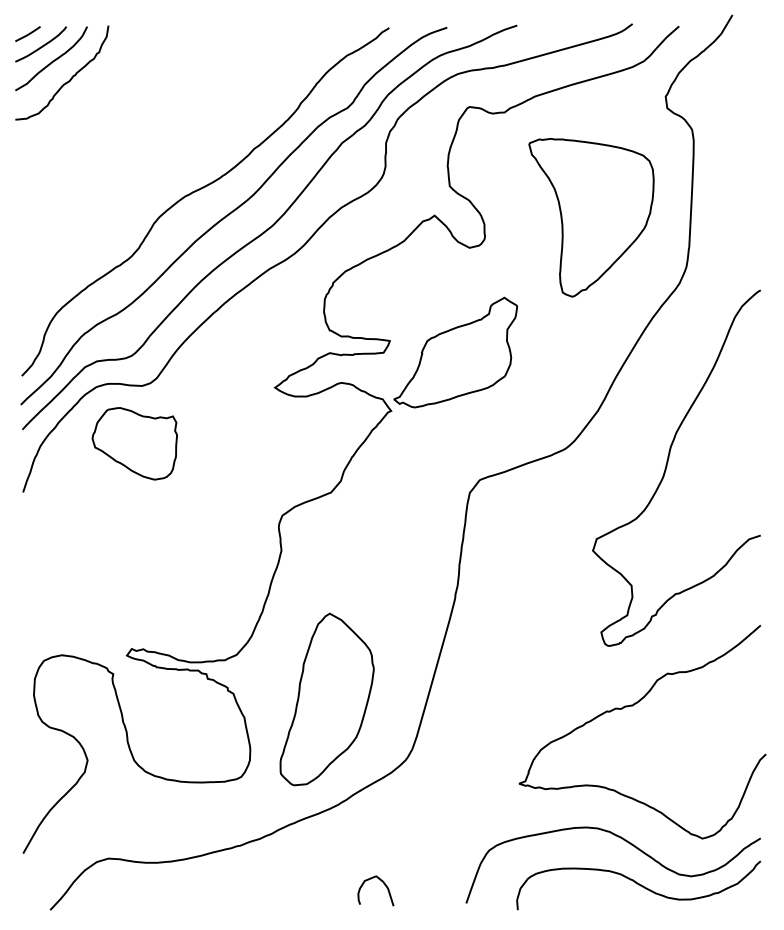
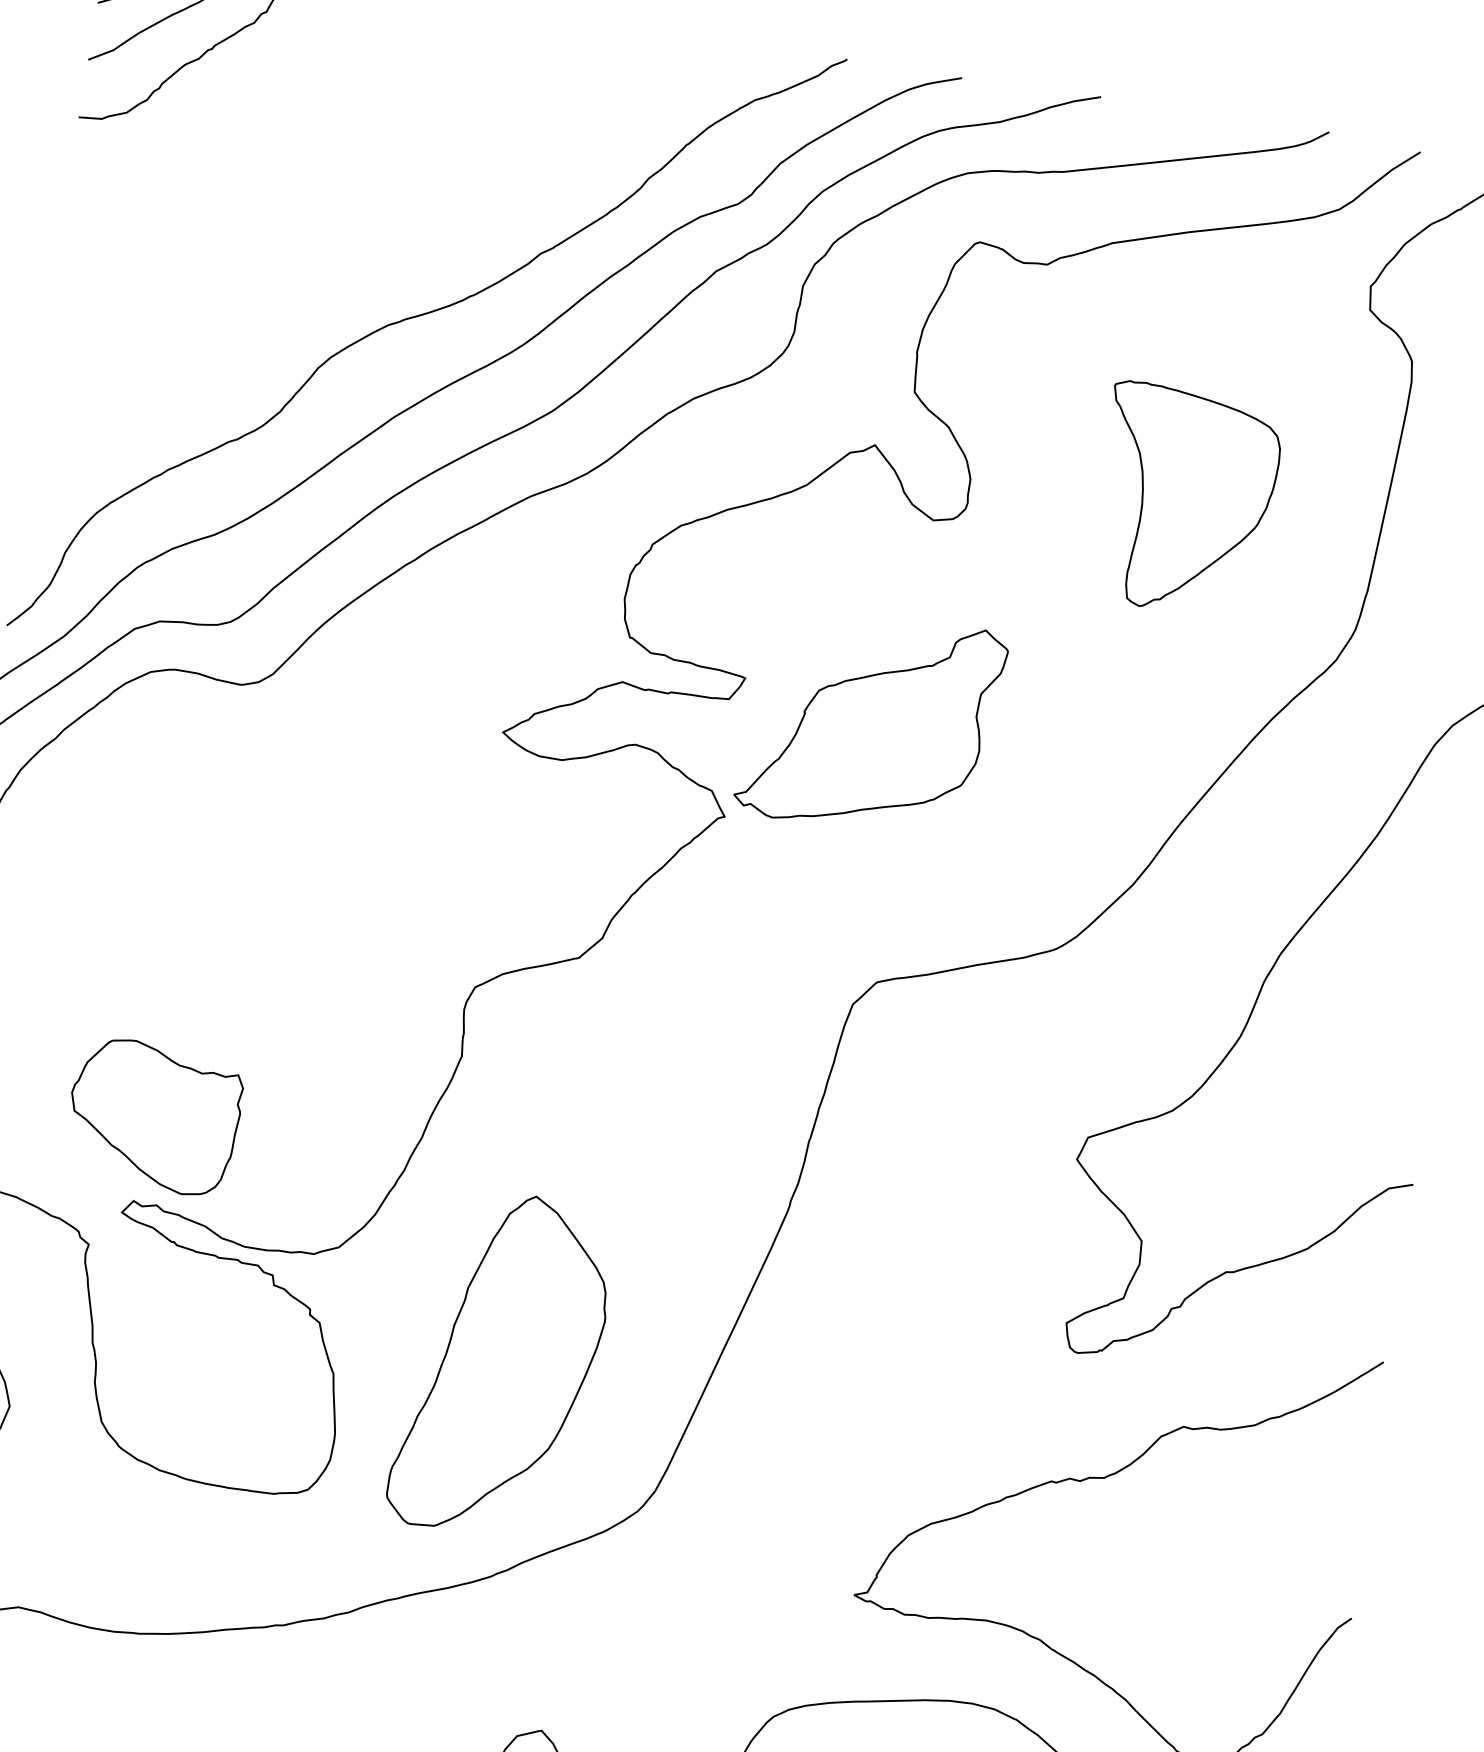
part: (591, 217) -> (1184, 500), size x0.7
part: (134, 443) -> (153, 1115), moved

